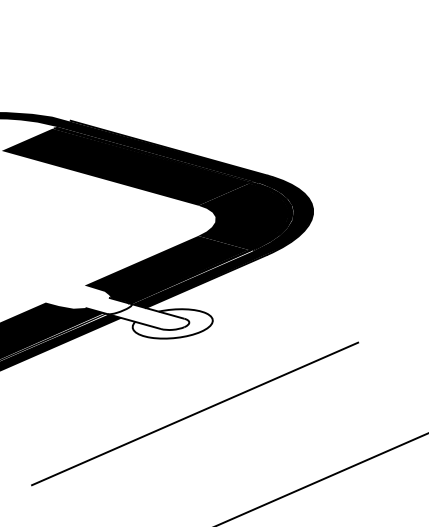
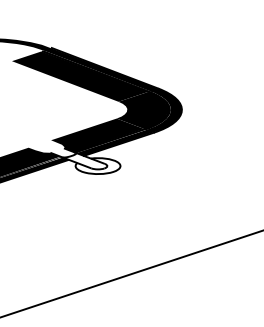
line: (194, 414) -> (105, 217), removed

